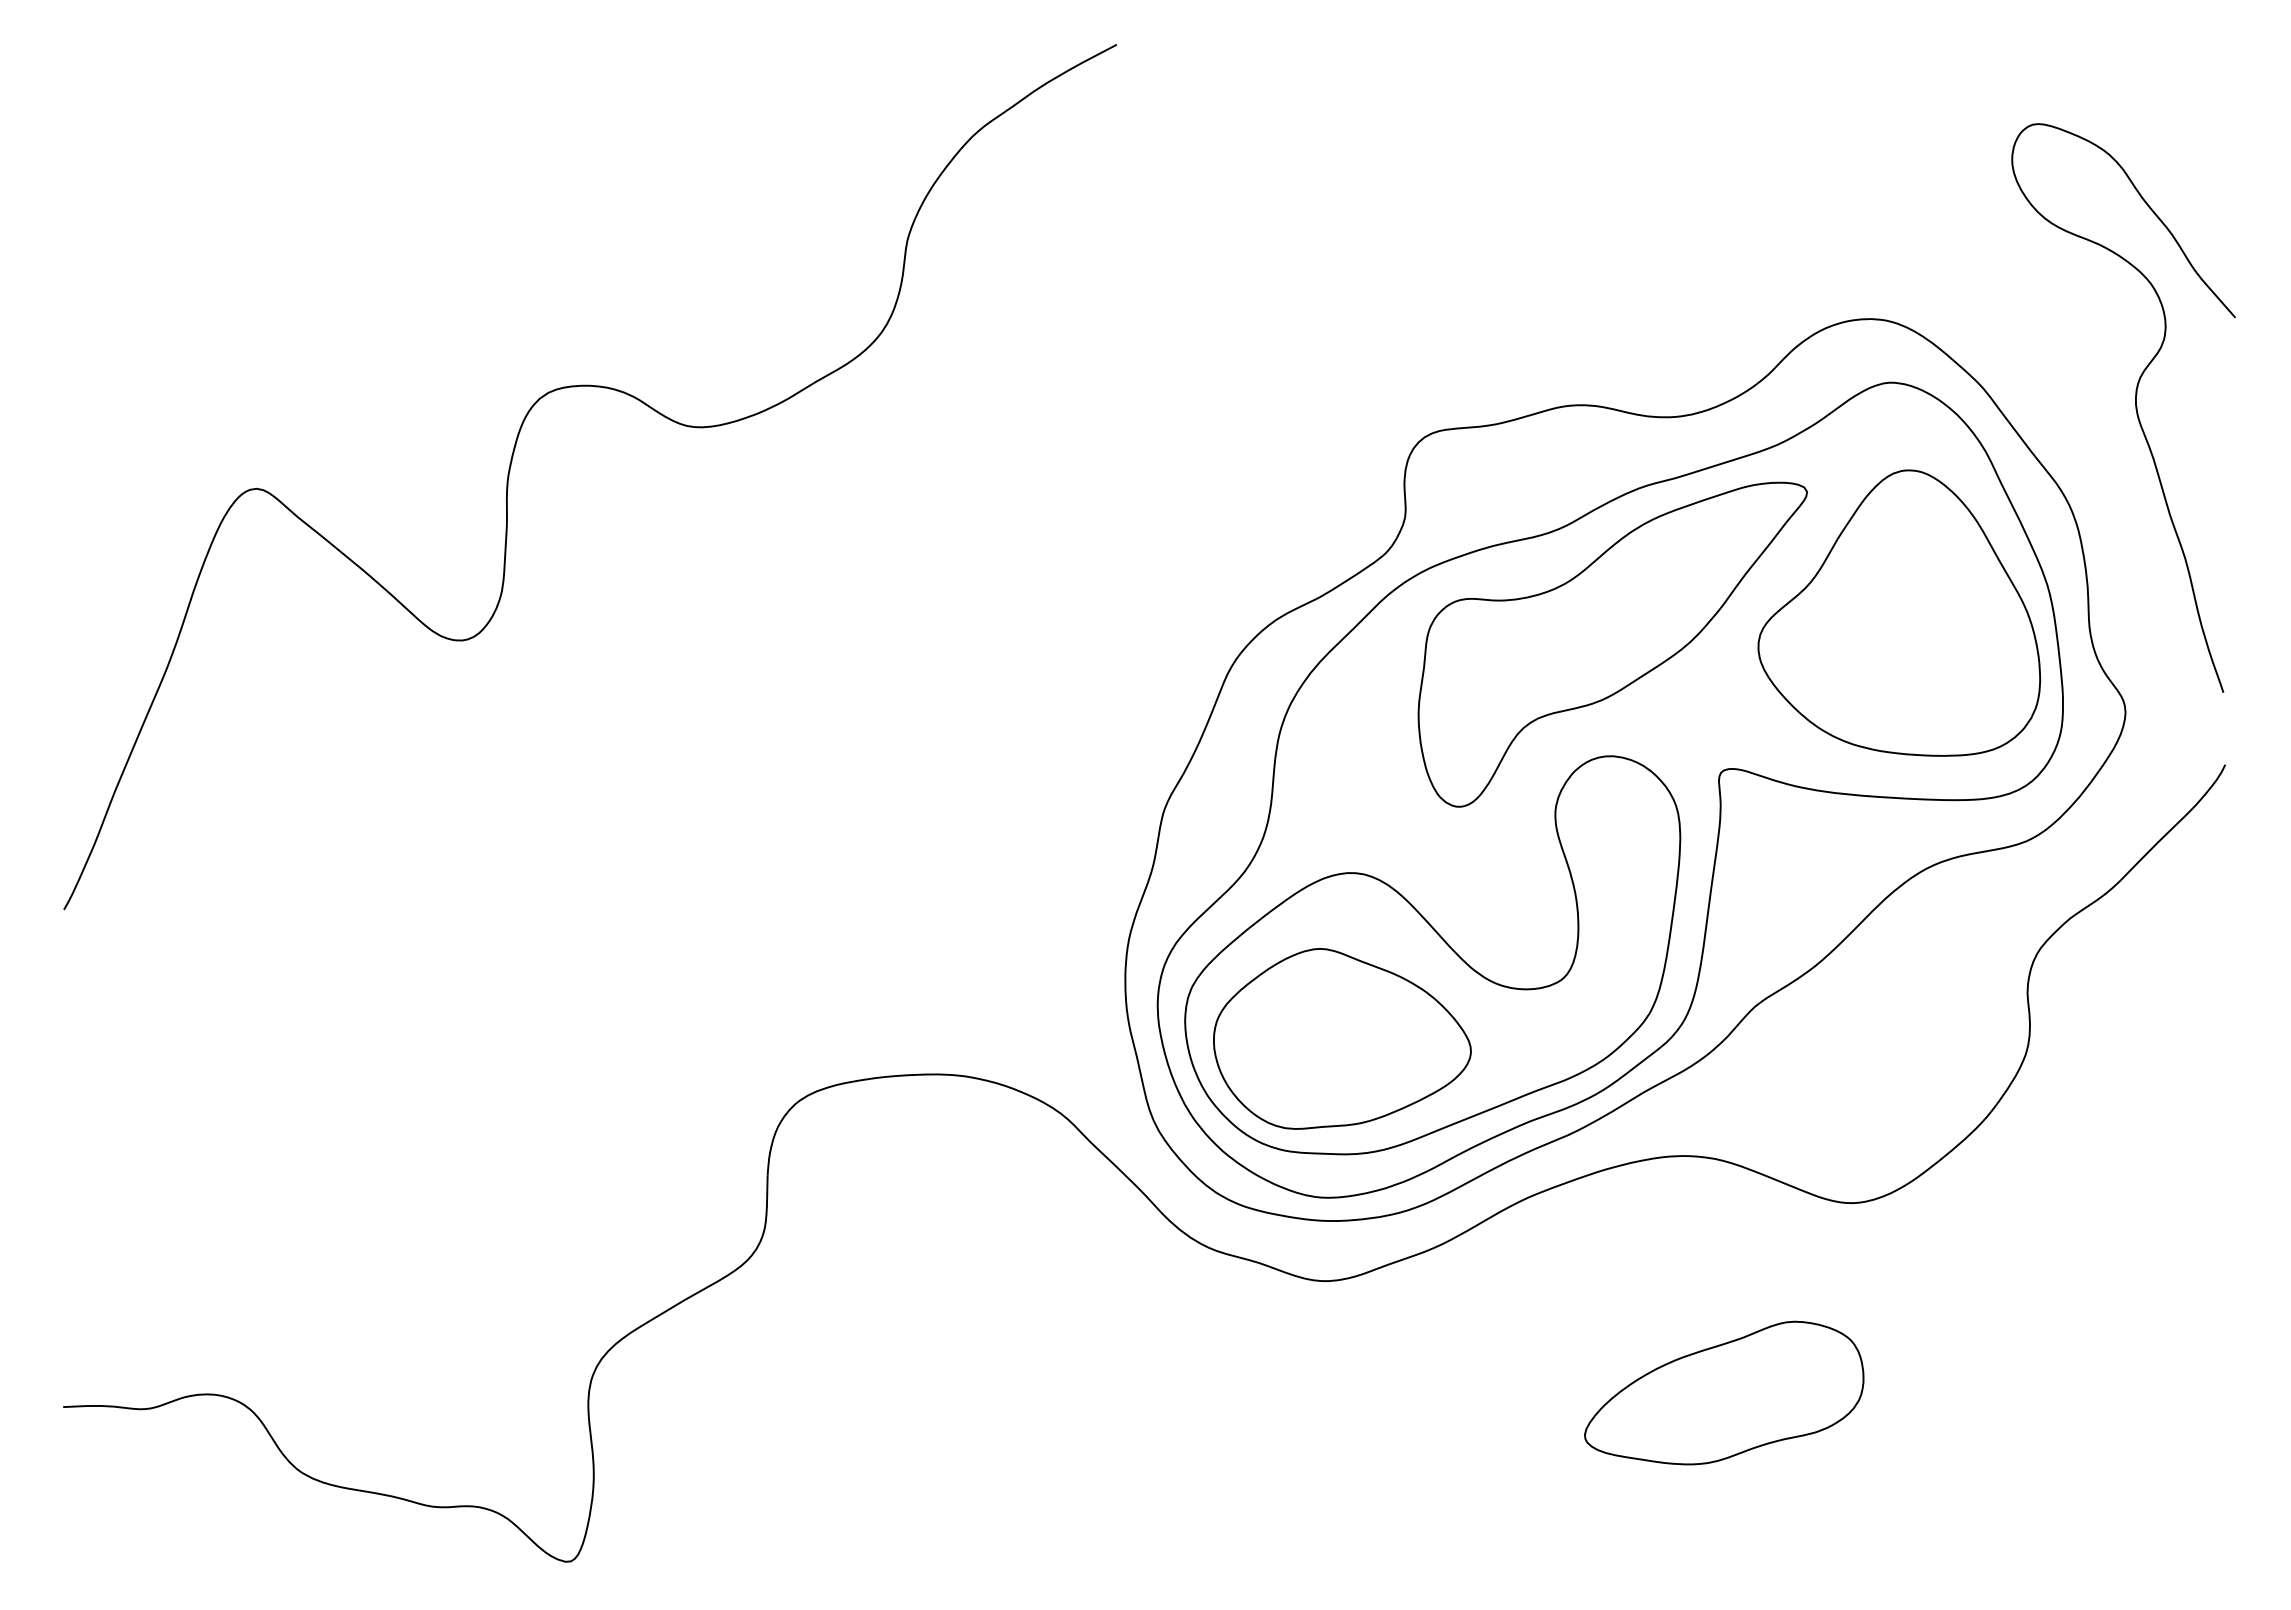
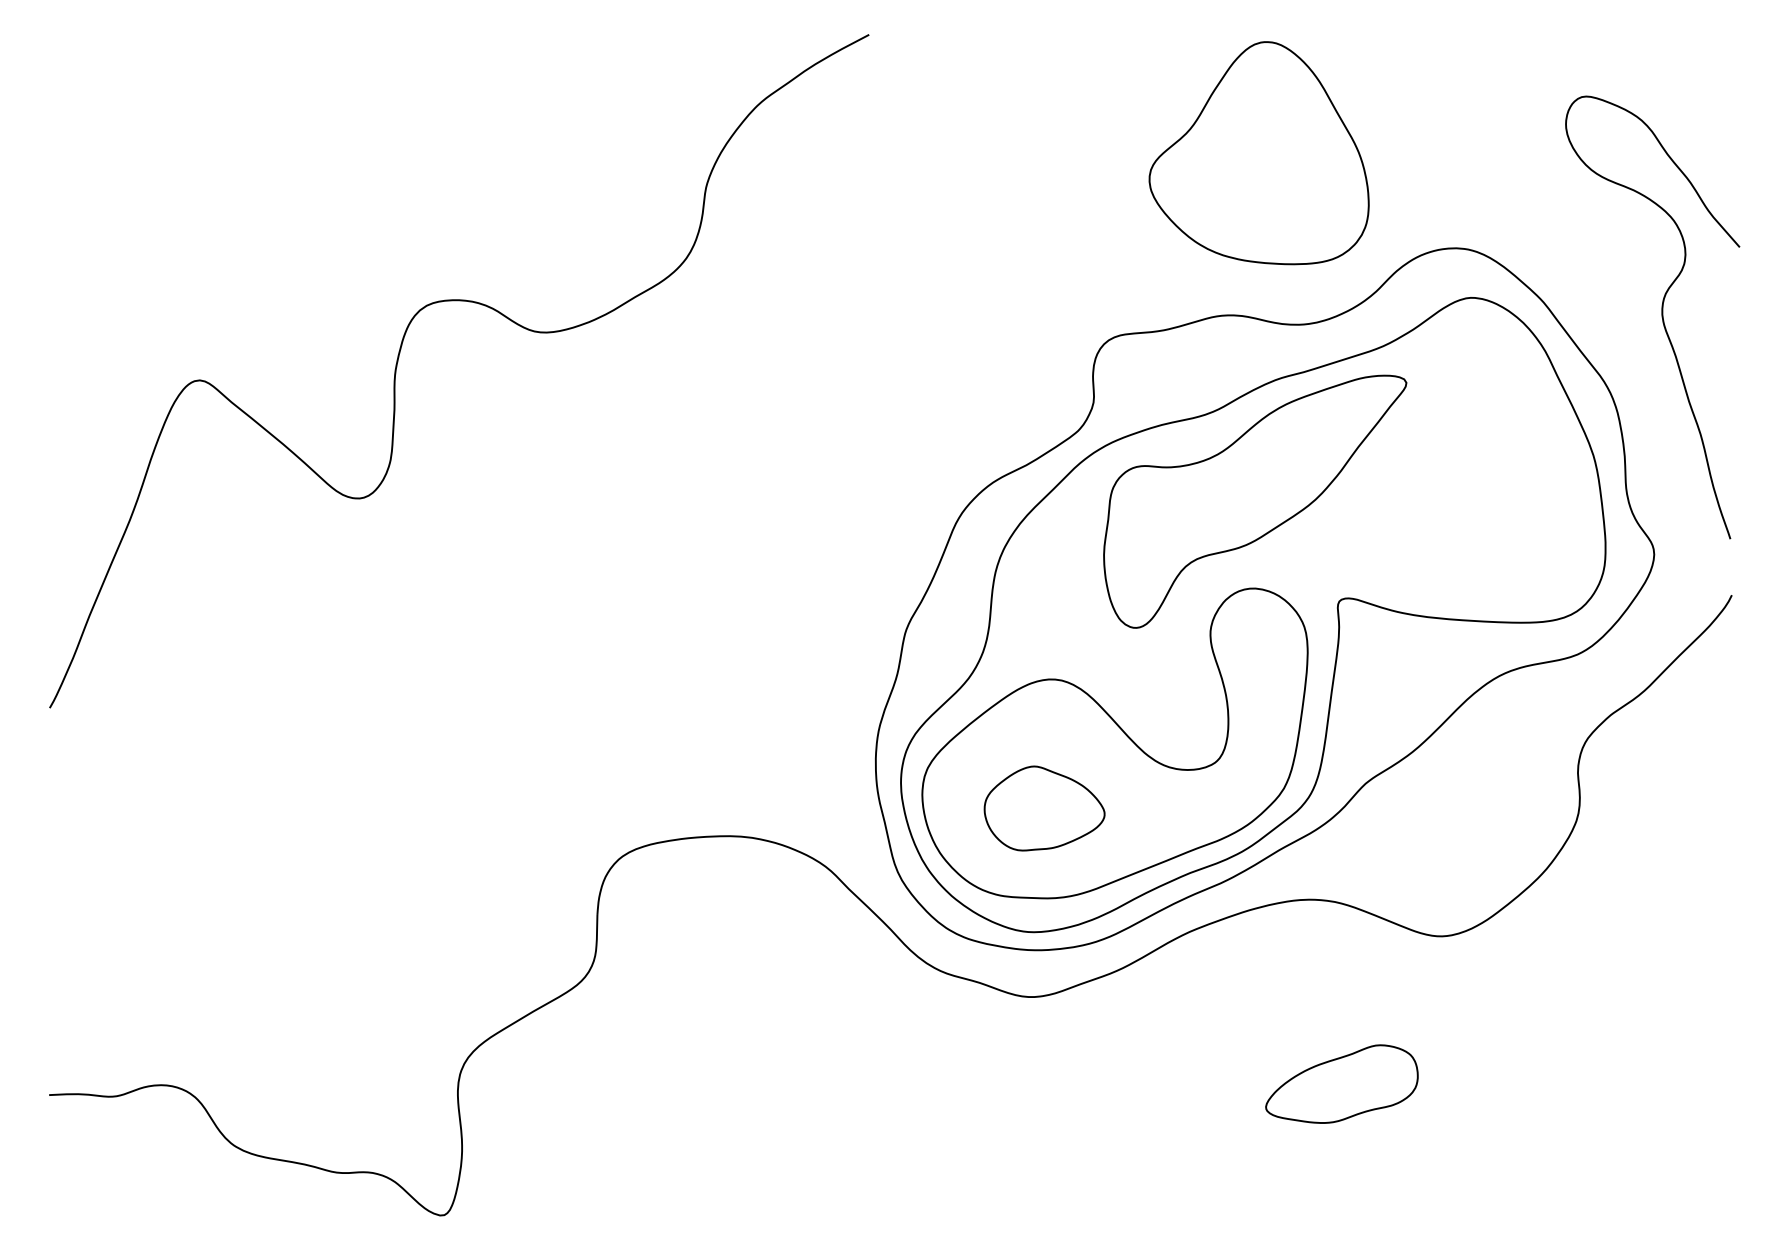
part: (1898, 613) -> (1258, 153), moved
part: (1342, 1038) -> (1044, 808), size x0.6
part: (1723, 1392) -> (1341, 1083), size x0.7

